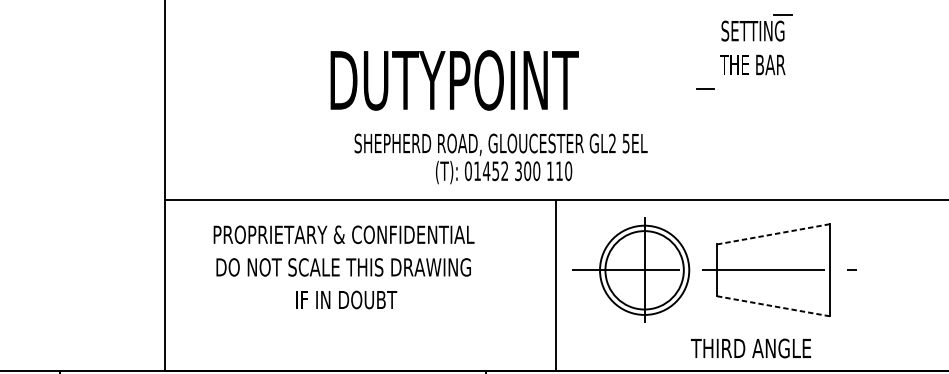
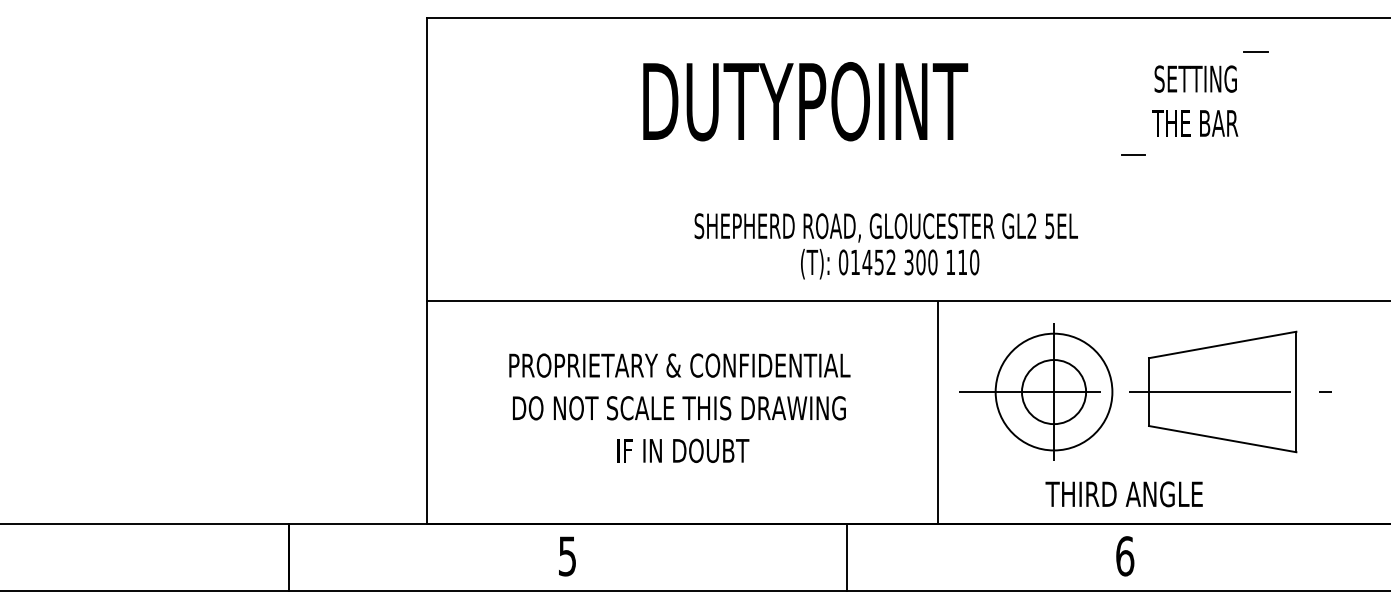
line: (782, 14) -> (1255, 51), moved
text: (454, 80) -> (805, 101), moved
text: (500, 159) -> (885, 246), moved
line: (773, 233) -> (1222, 344), dashed -> solid
text: (343, 266) -> (679, 407), moved
circle: (644, 270) -> (1053, 392), size x0.62
line: (773, 306) -> (1222, 439), dashed -> solid
text: (750, 348) -> (1123, 494), moved

